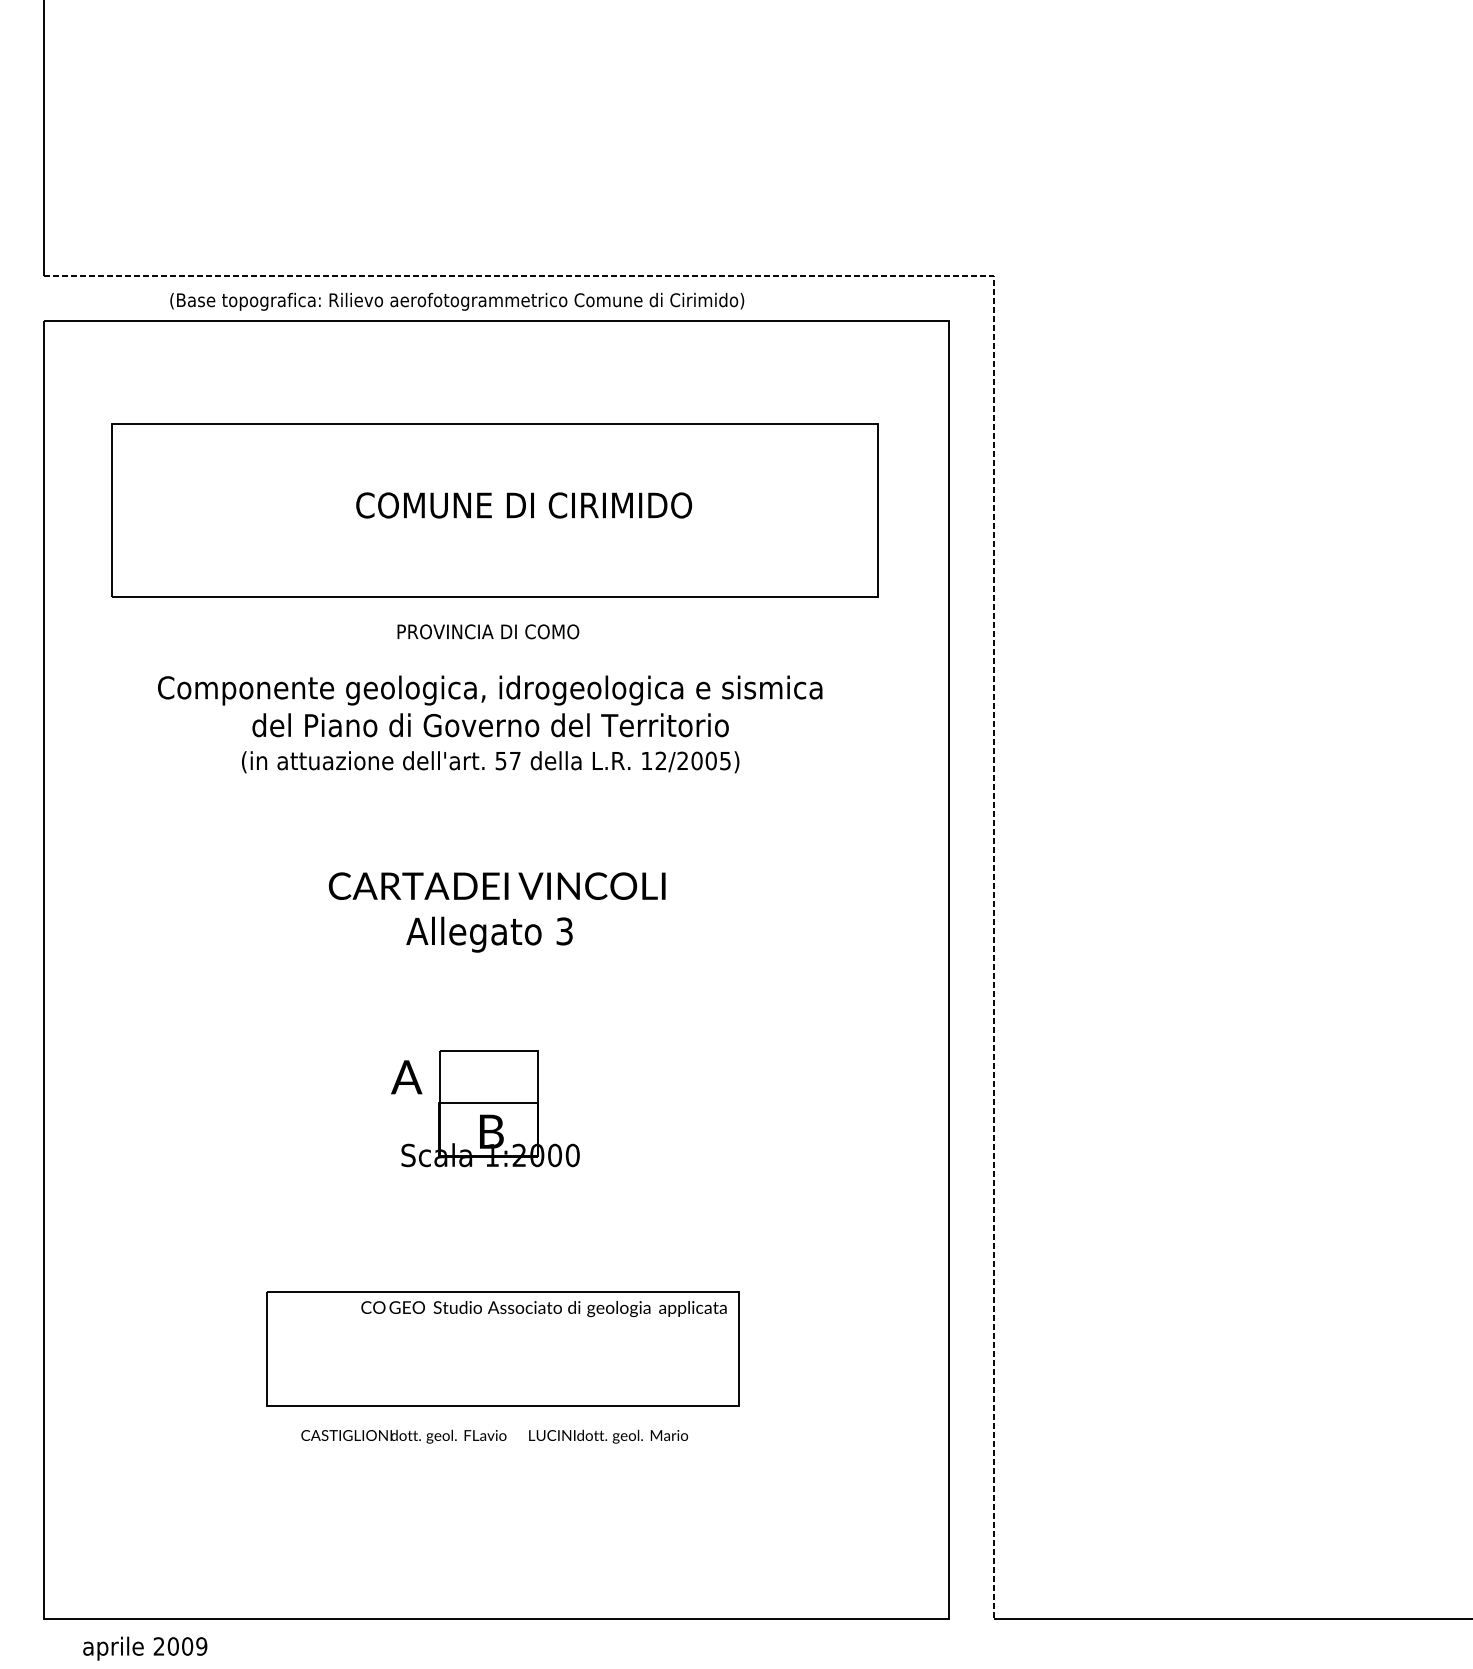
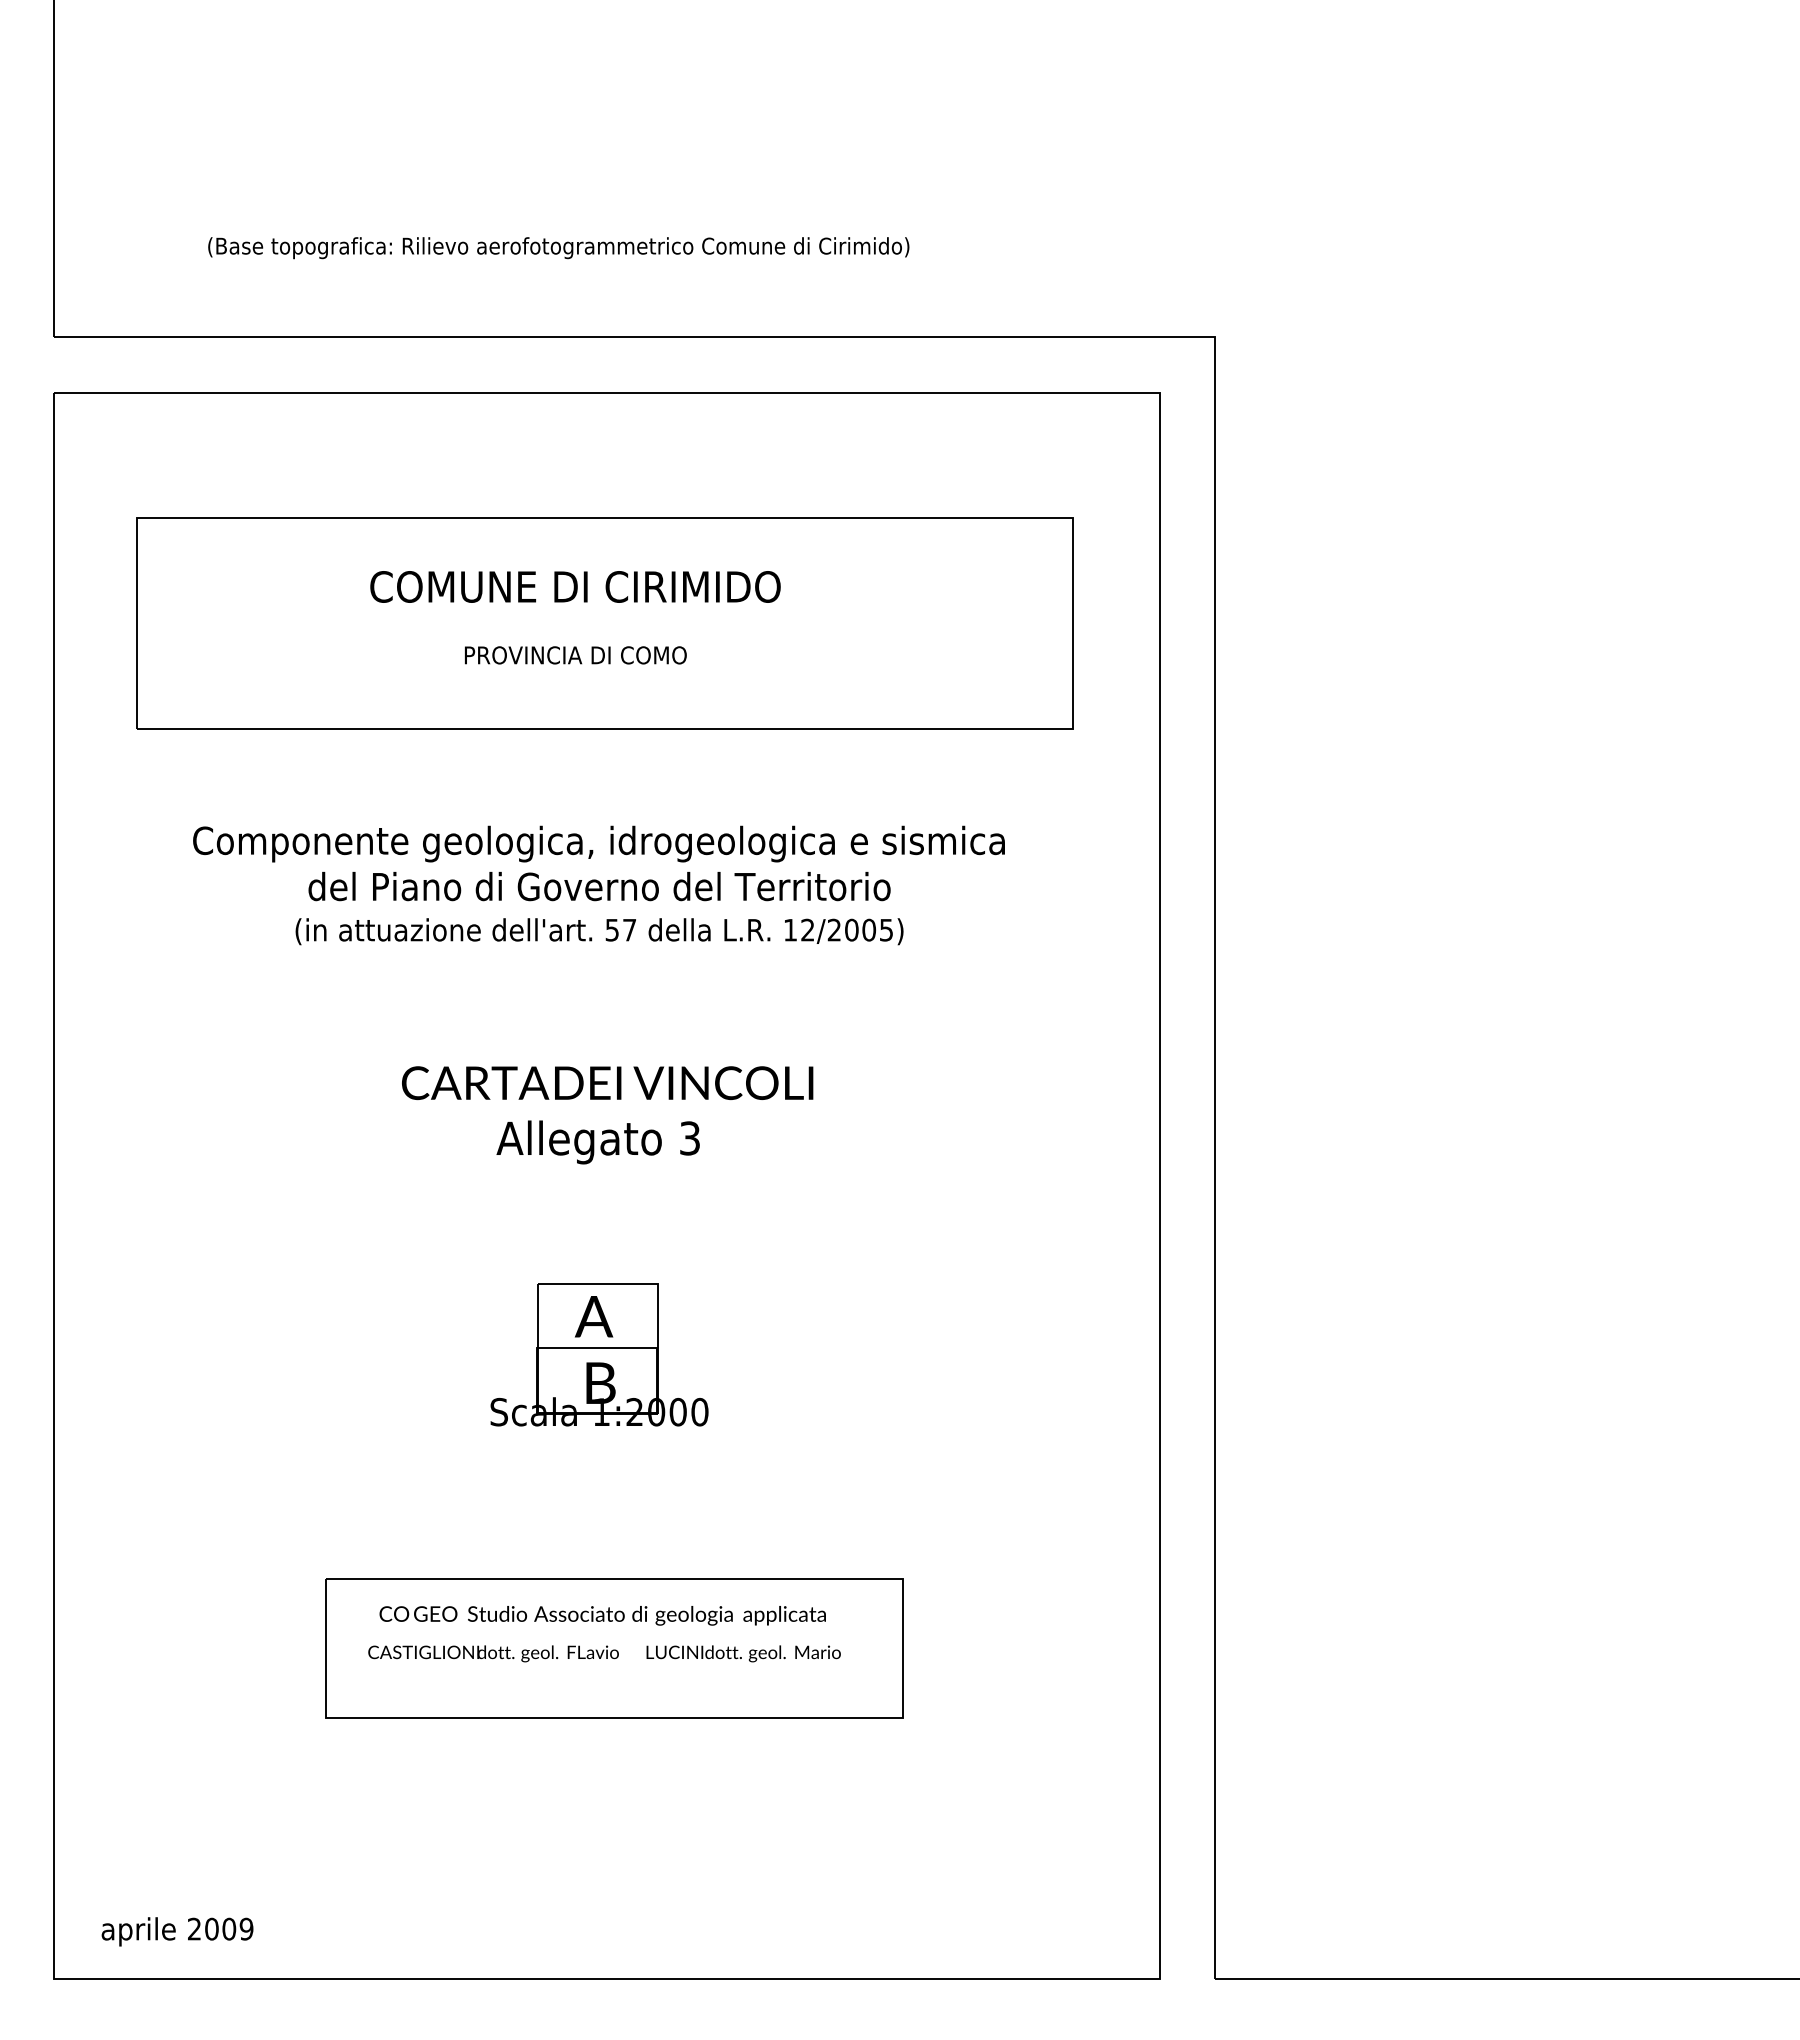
text: (457, 302) -> (558, 248), moved
line: (993, 472) -> (1214, 577), dashed -> solid
text: (524, 505) -> (575, 586), moved
text: (488, 631) -> (575, 655), moved
text: (406, 1077) -> (593, 1316), moved
text: (543, 1308) -> (602, 1615), moved
text: (494, 1436) -> (604, 1653), moved
text: (145, 1648) -> (177, 1931), moved

